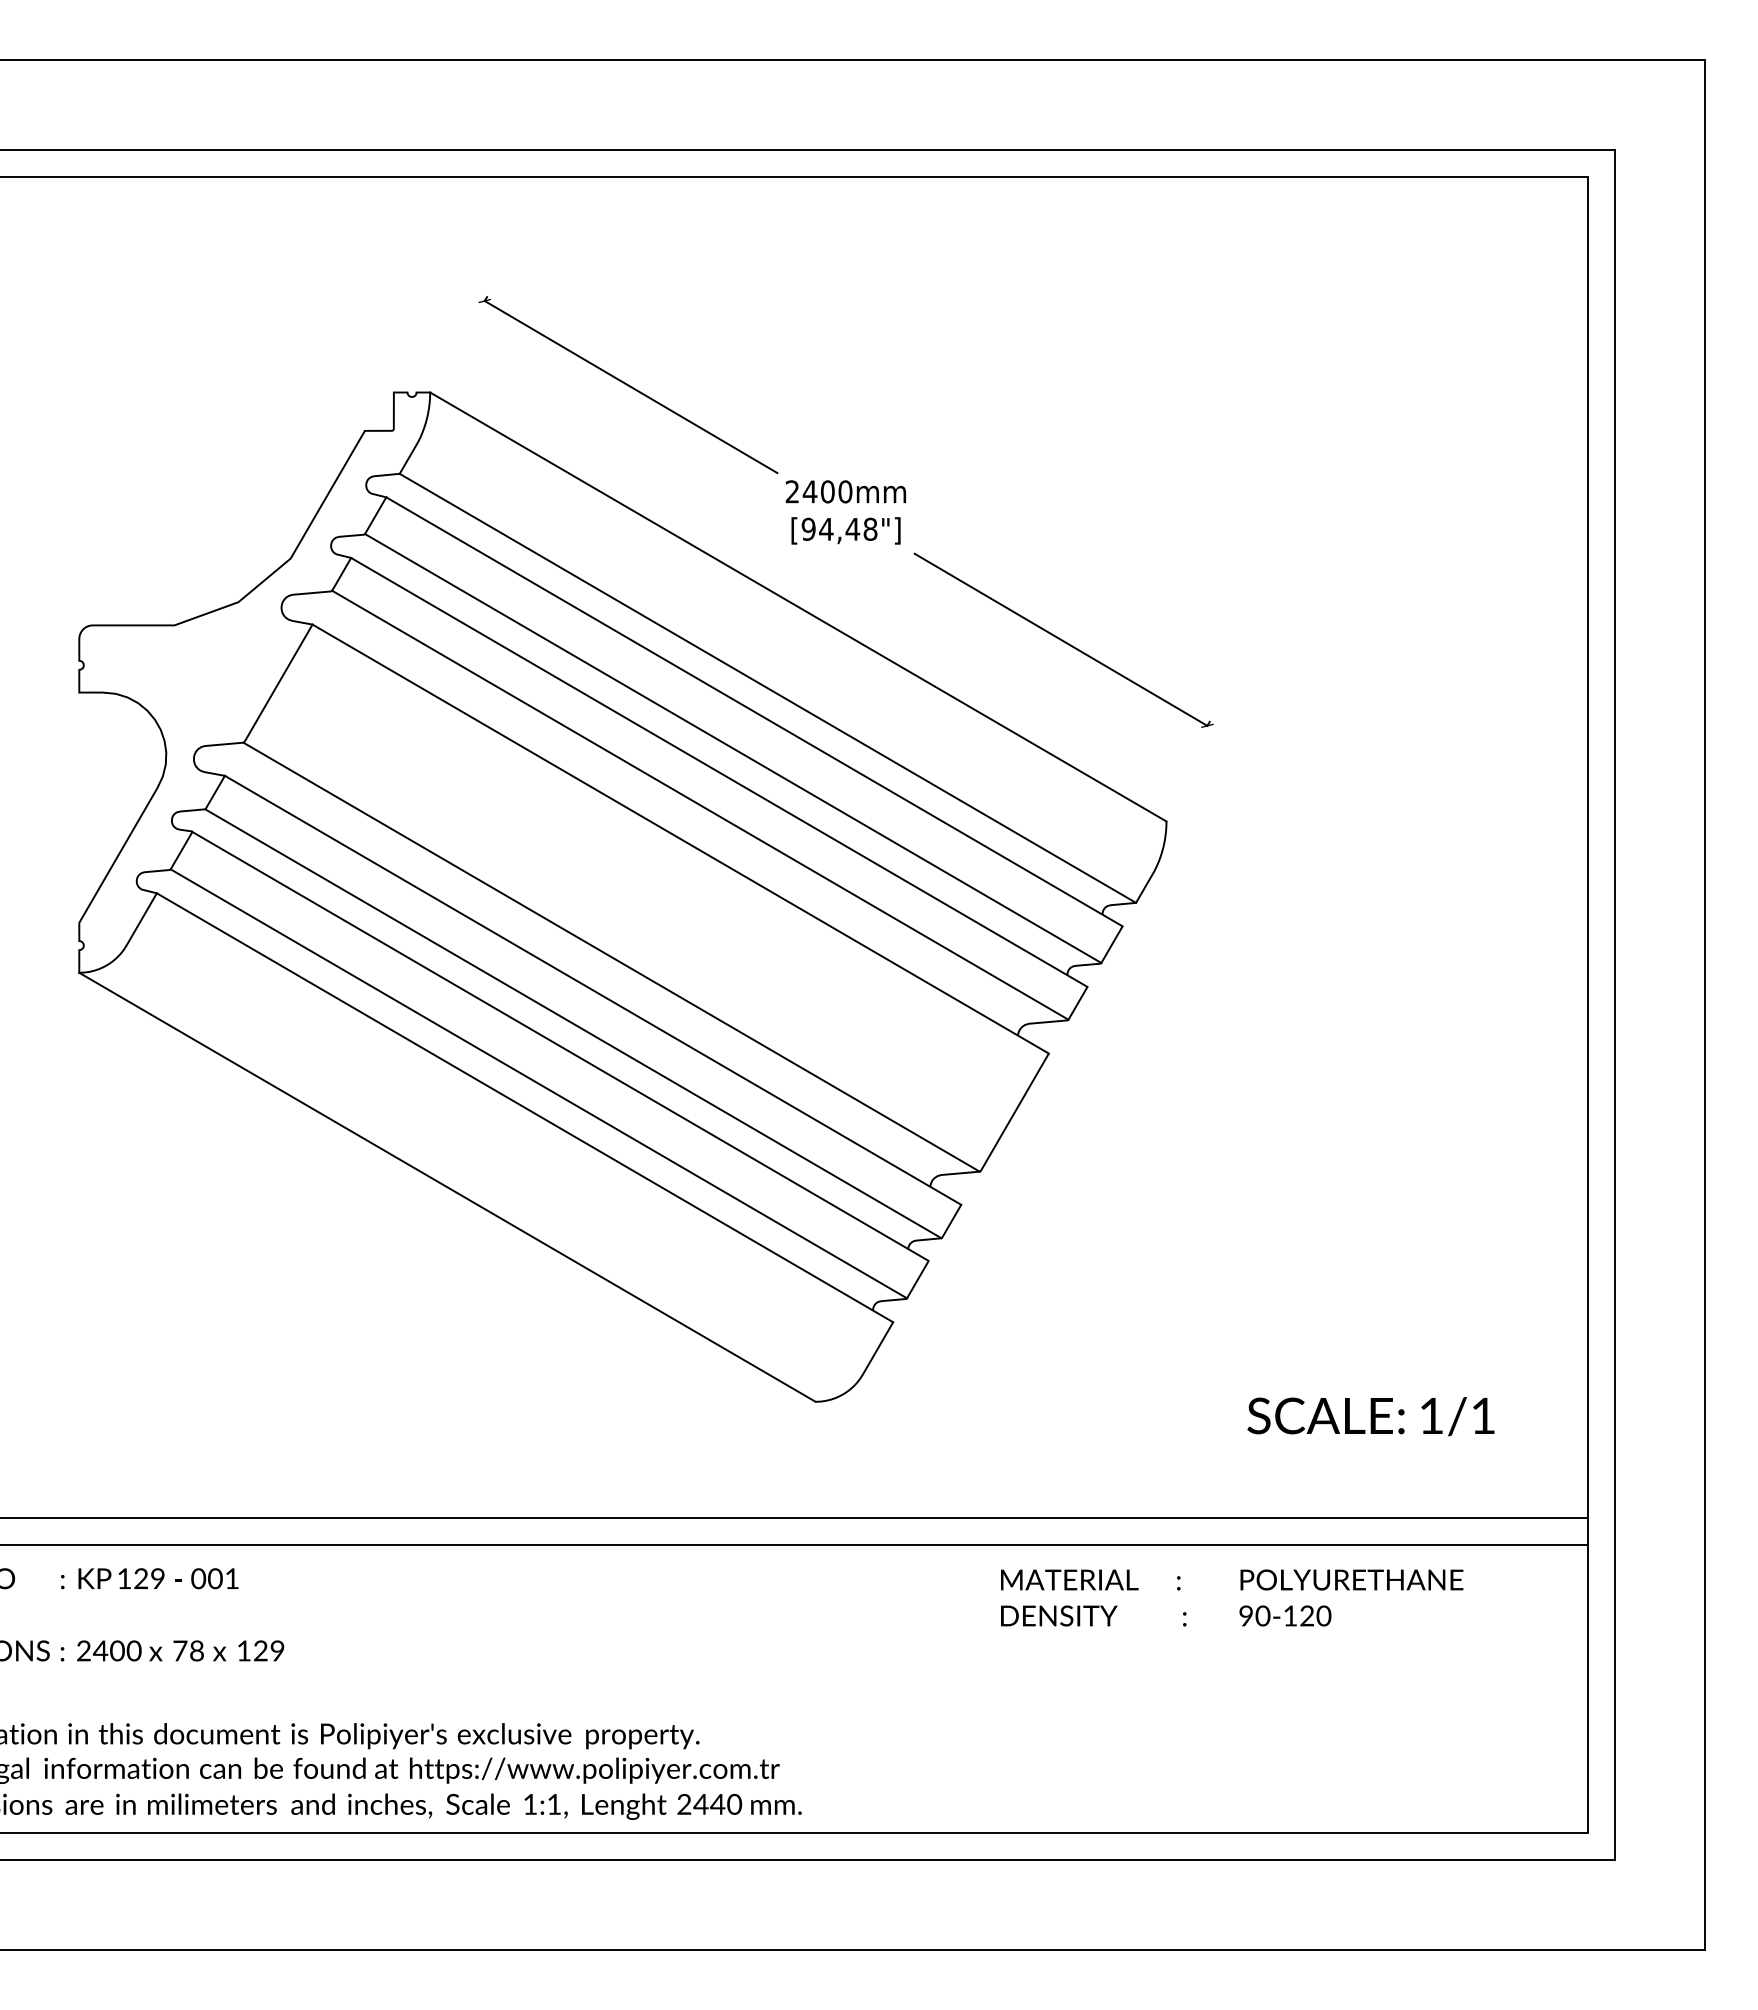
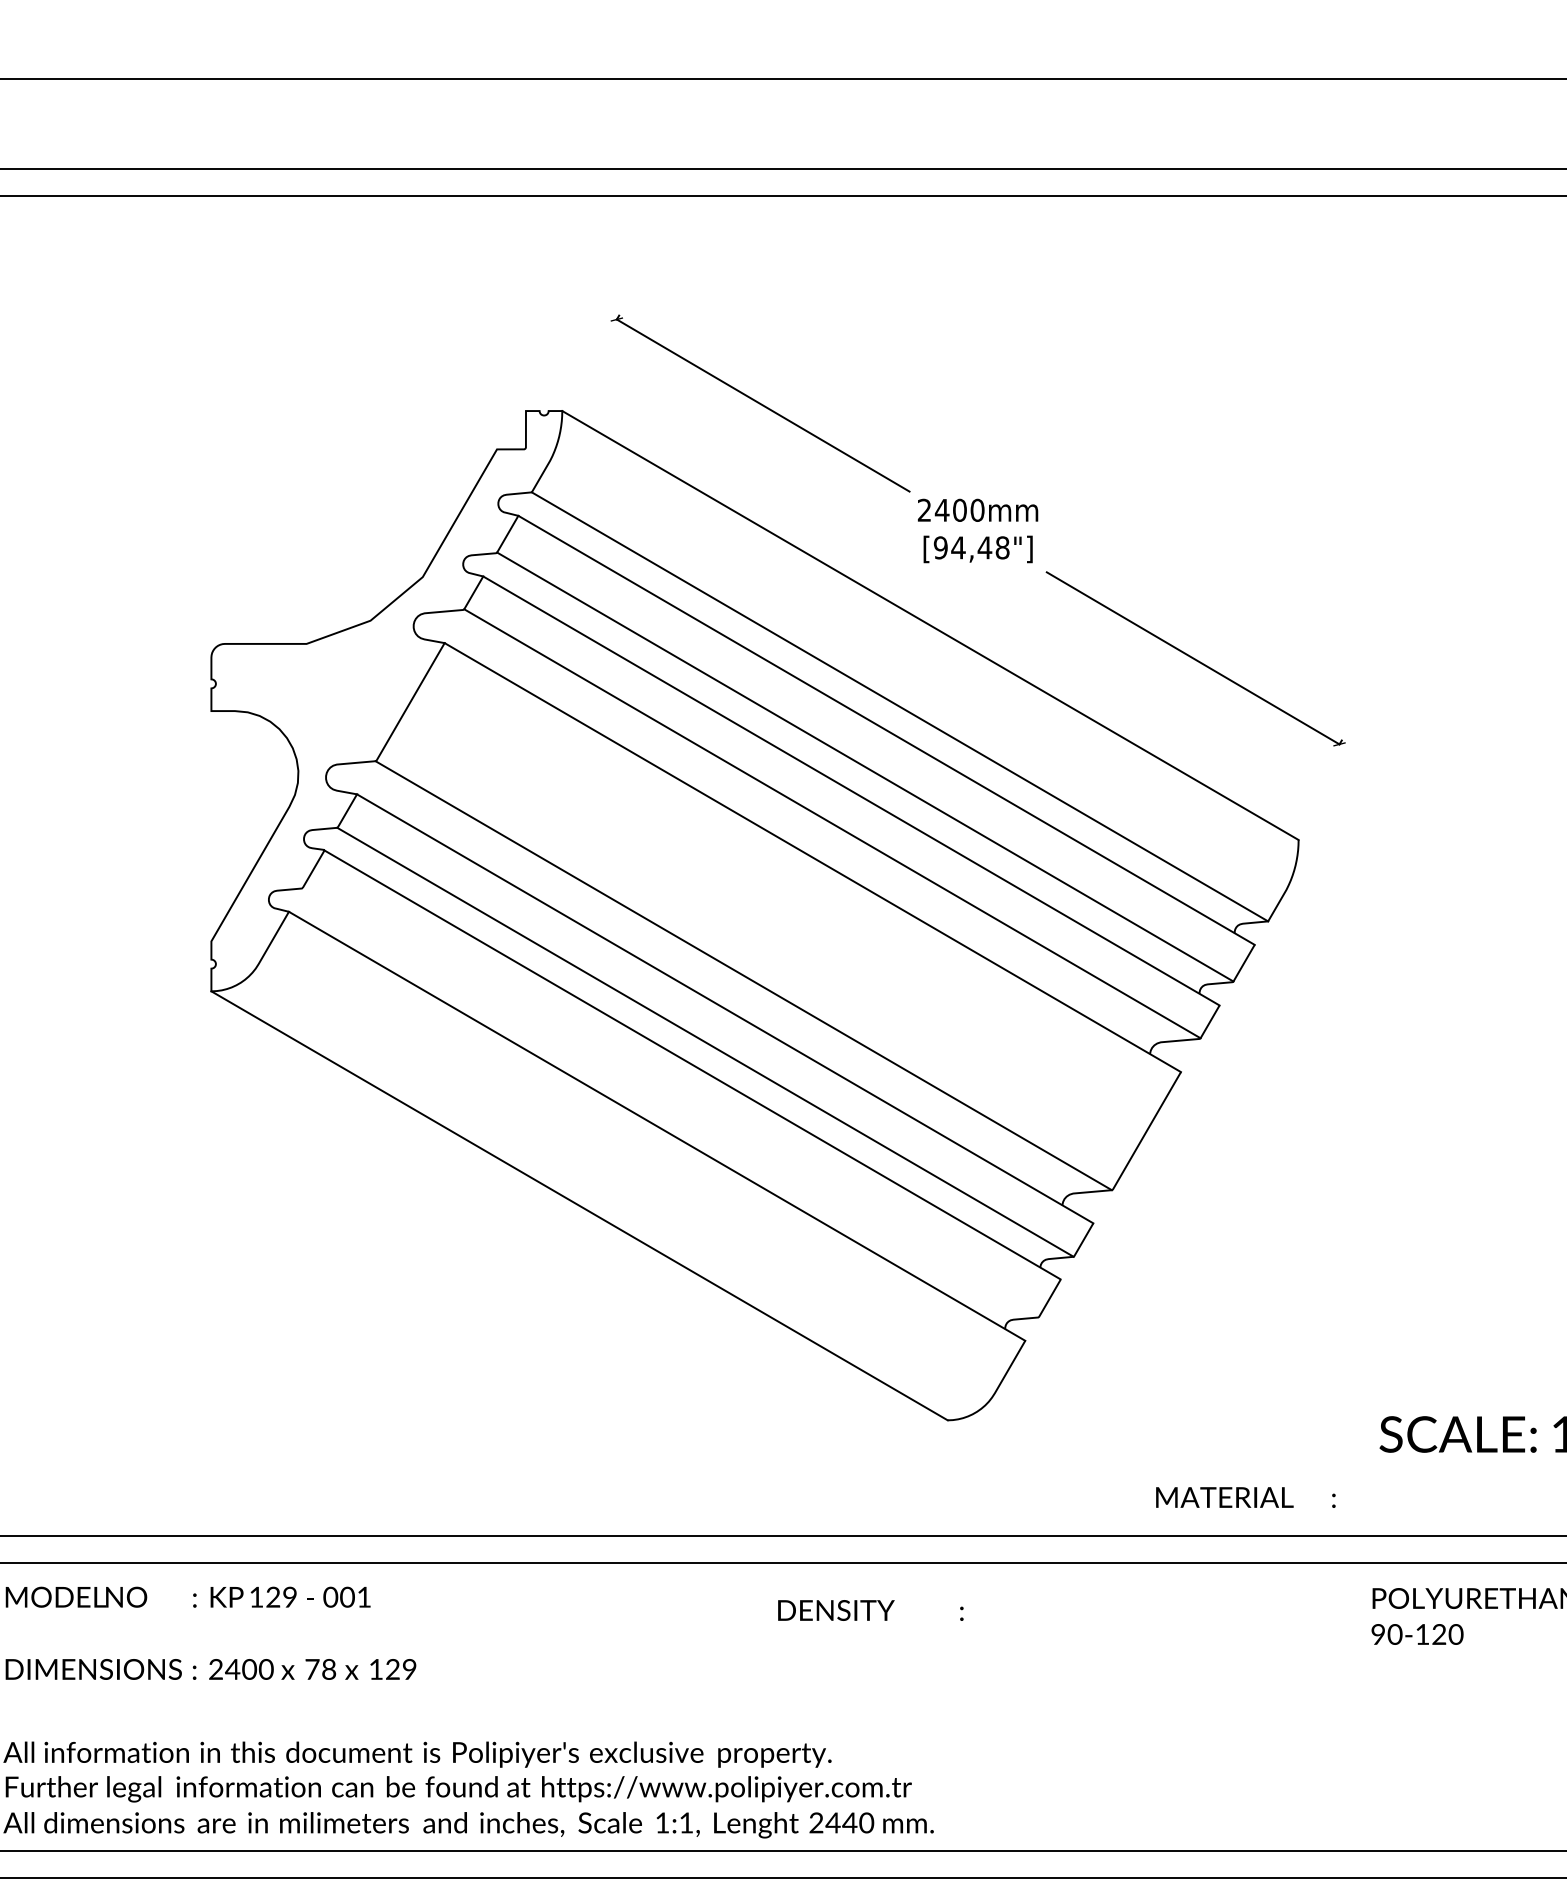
line: (538, 1083) -> (670, 1102), removed
text: (1090, 1579) -> (1245, 1497), moved
text: (1093, 1615) -> (870, 1610), moved

